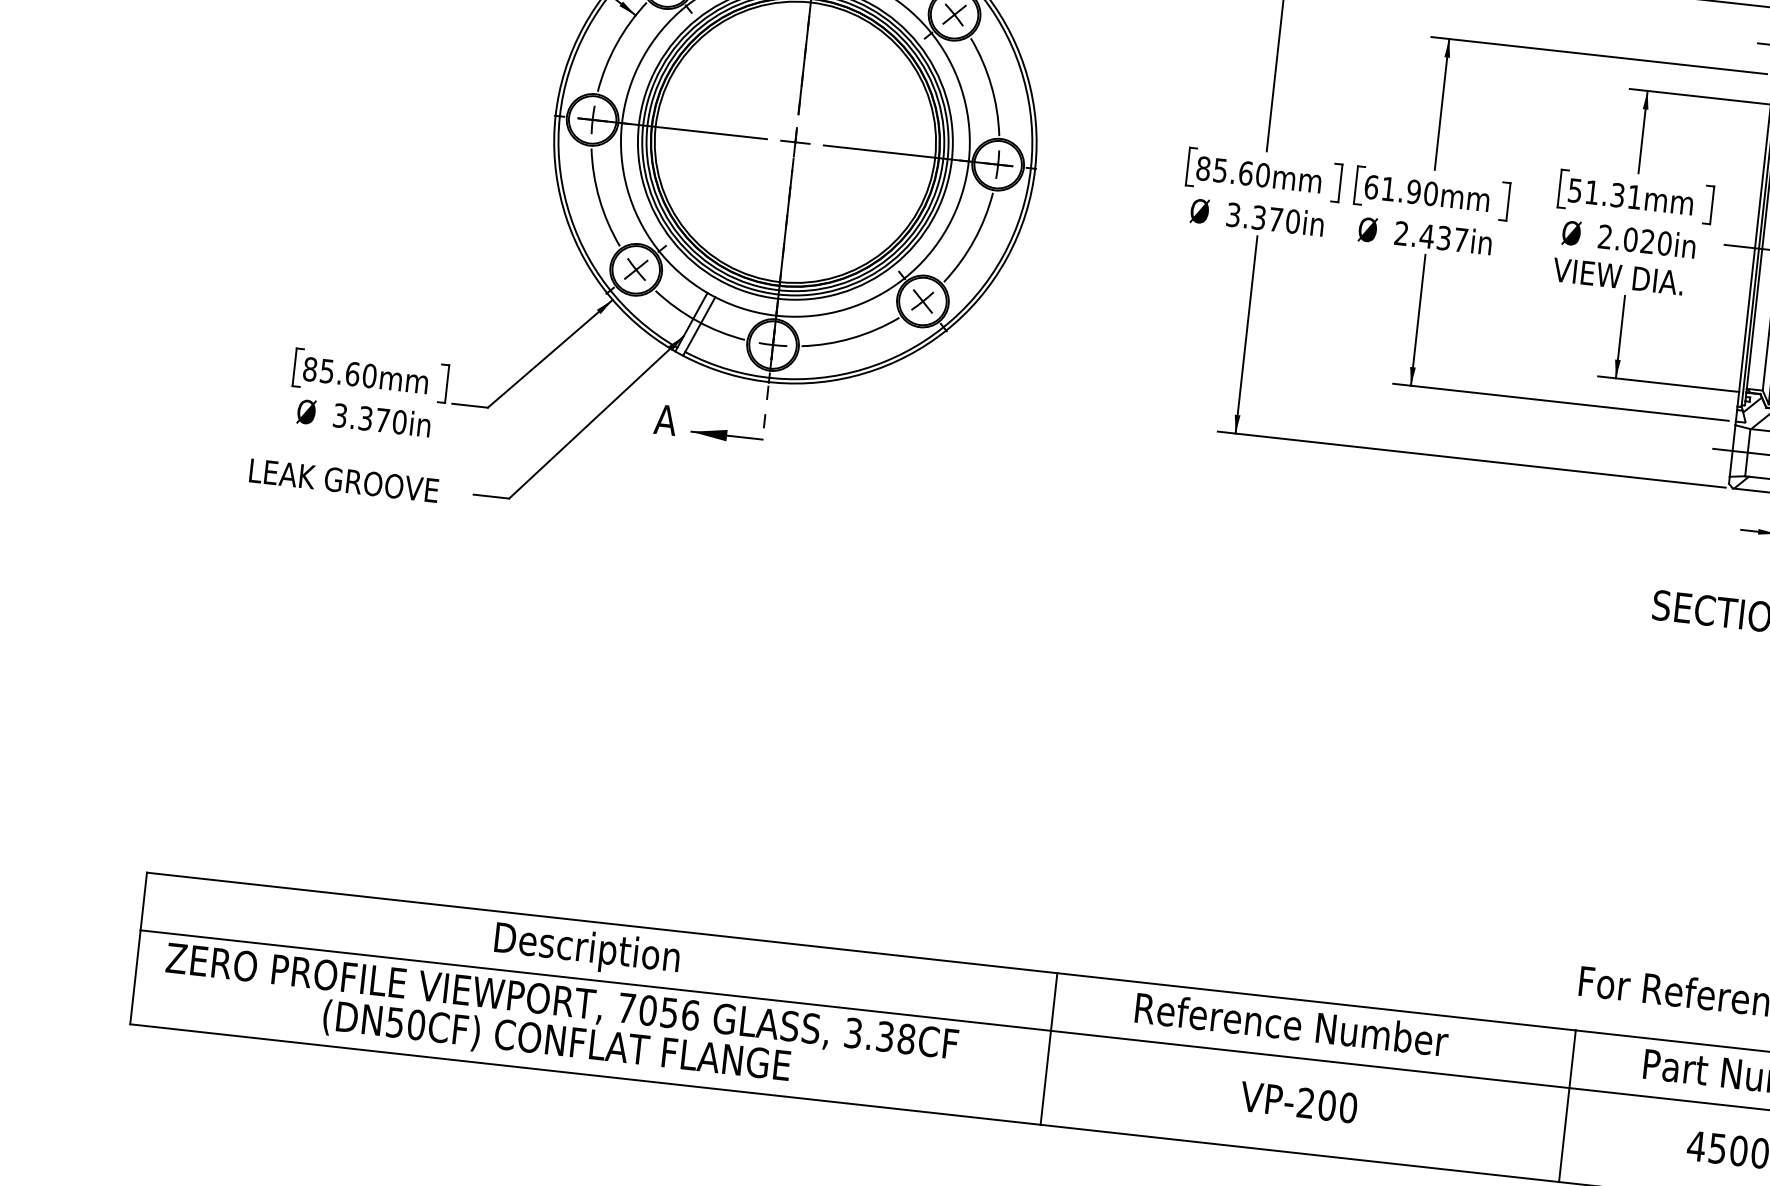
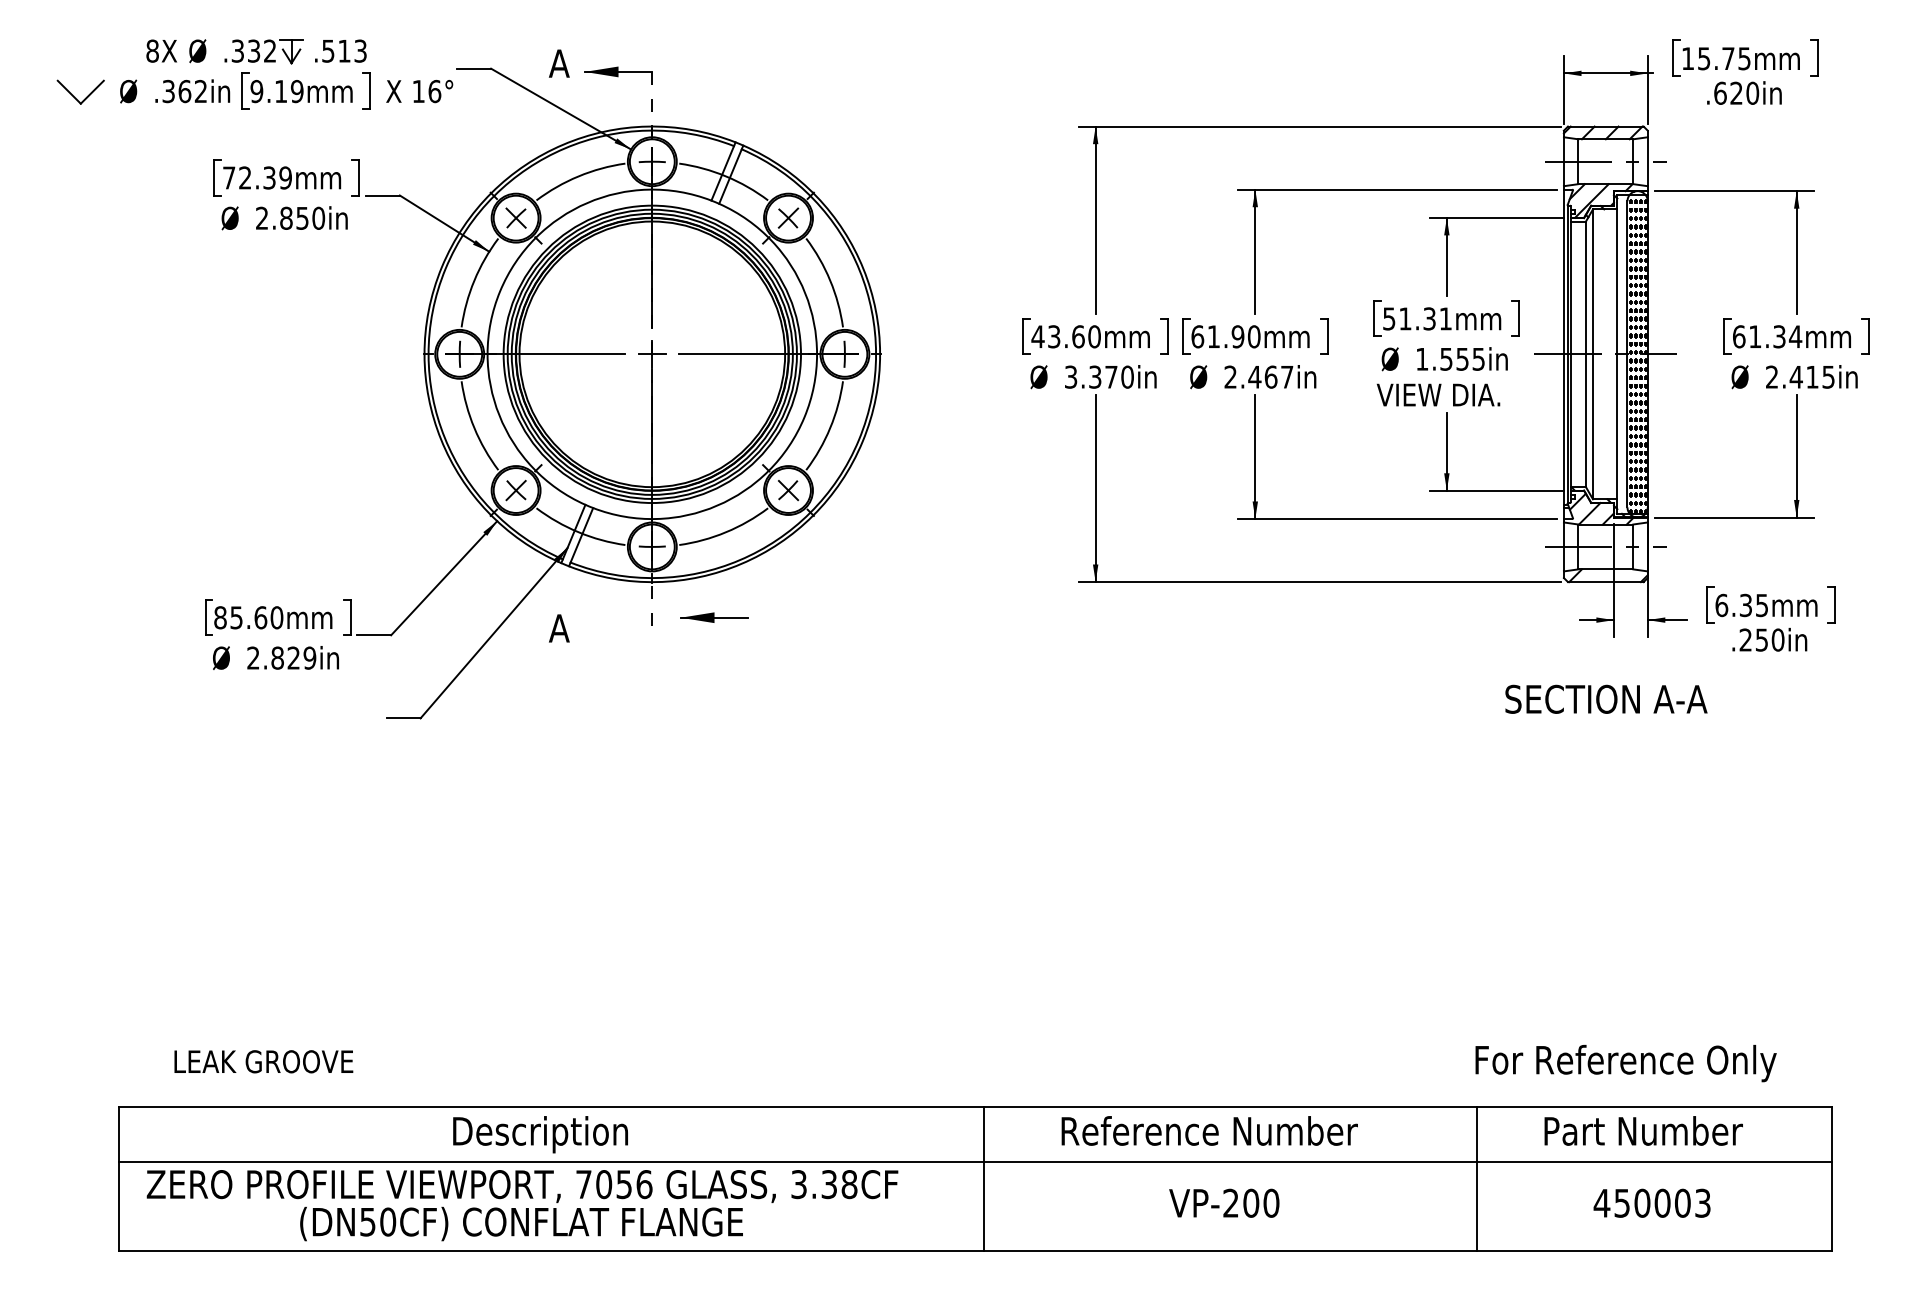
text: (1211, 169) -> (1045, 336), 85.60mm -> 43.60mm
text: (1443, 237) -> (1270, 376), 2.437in -> 2.467in
text: (1635, 239) -> (1450, 358), 2.020in -> 1.555in
text: (369, 418) -> (281, 657), 3.370in -> 2.829in
part: (727, 435) -> (714, 617), moved
text: (343, 480) -> (263, 1061), moved

